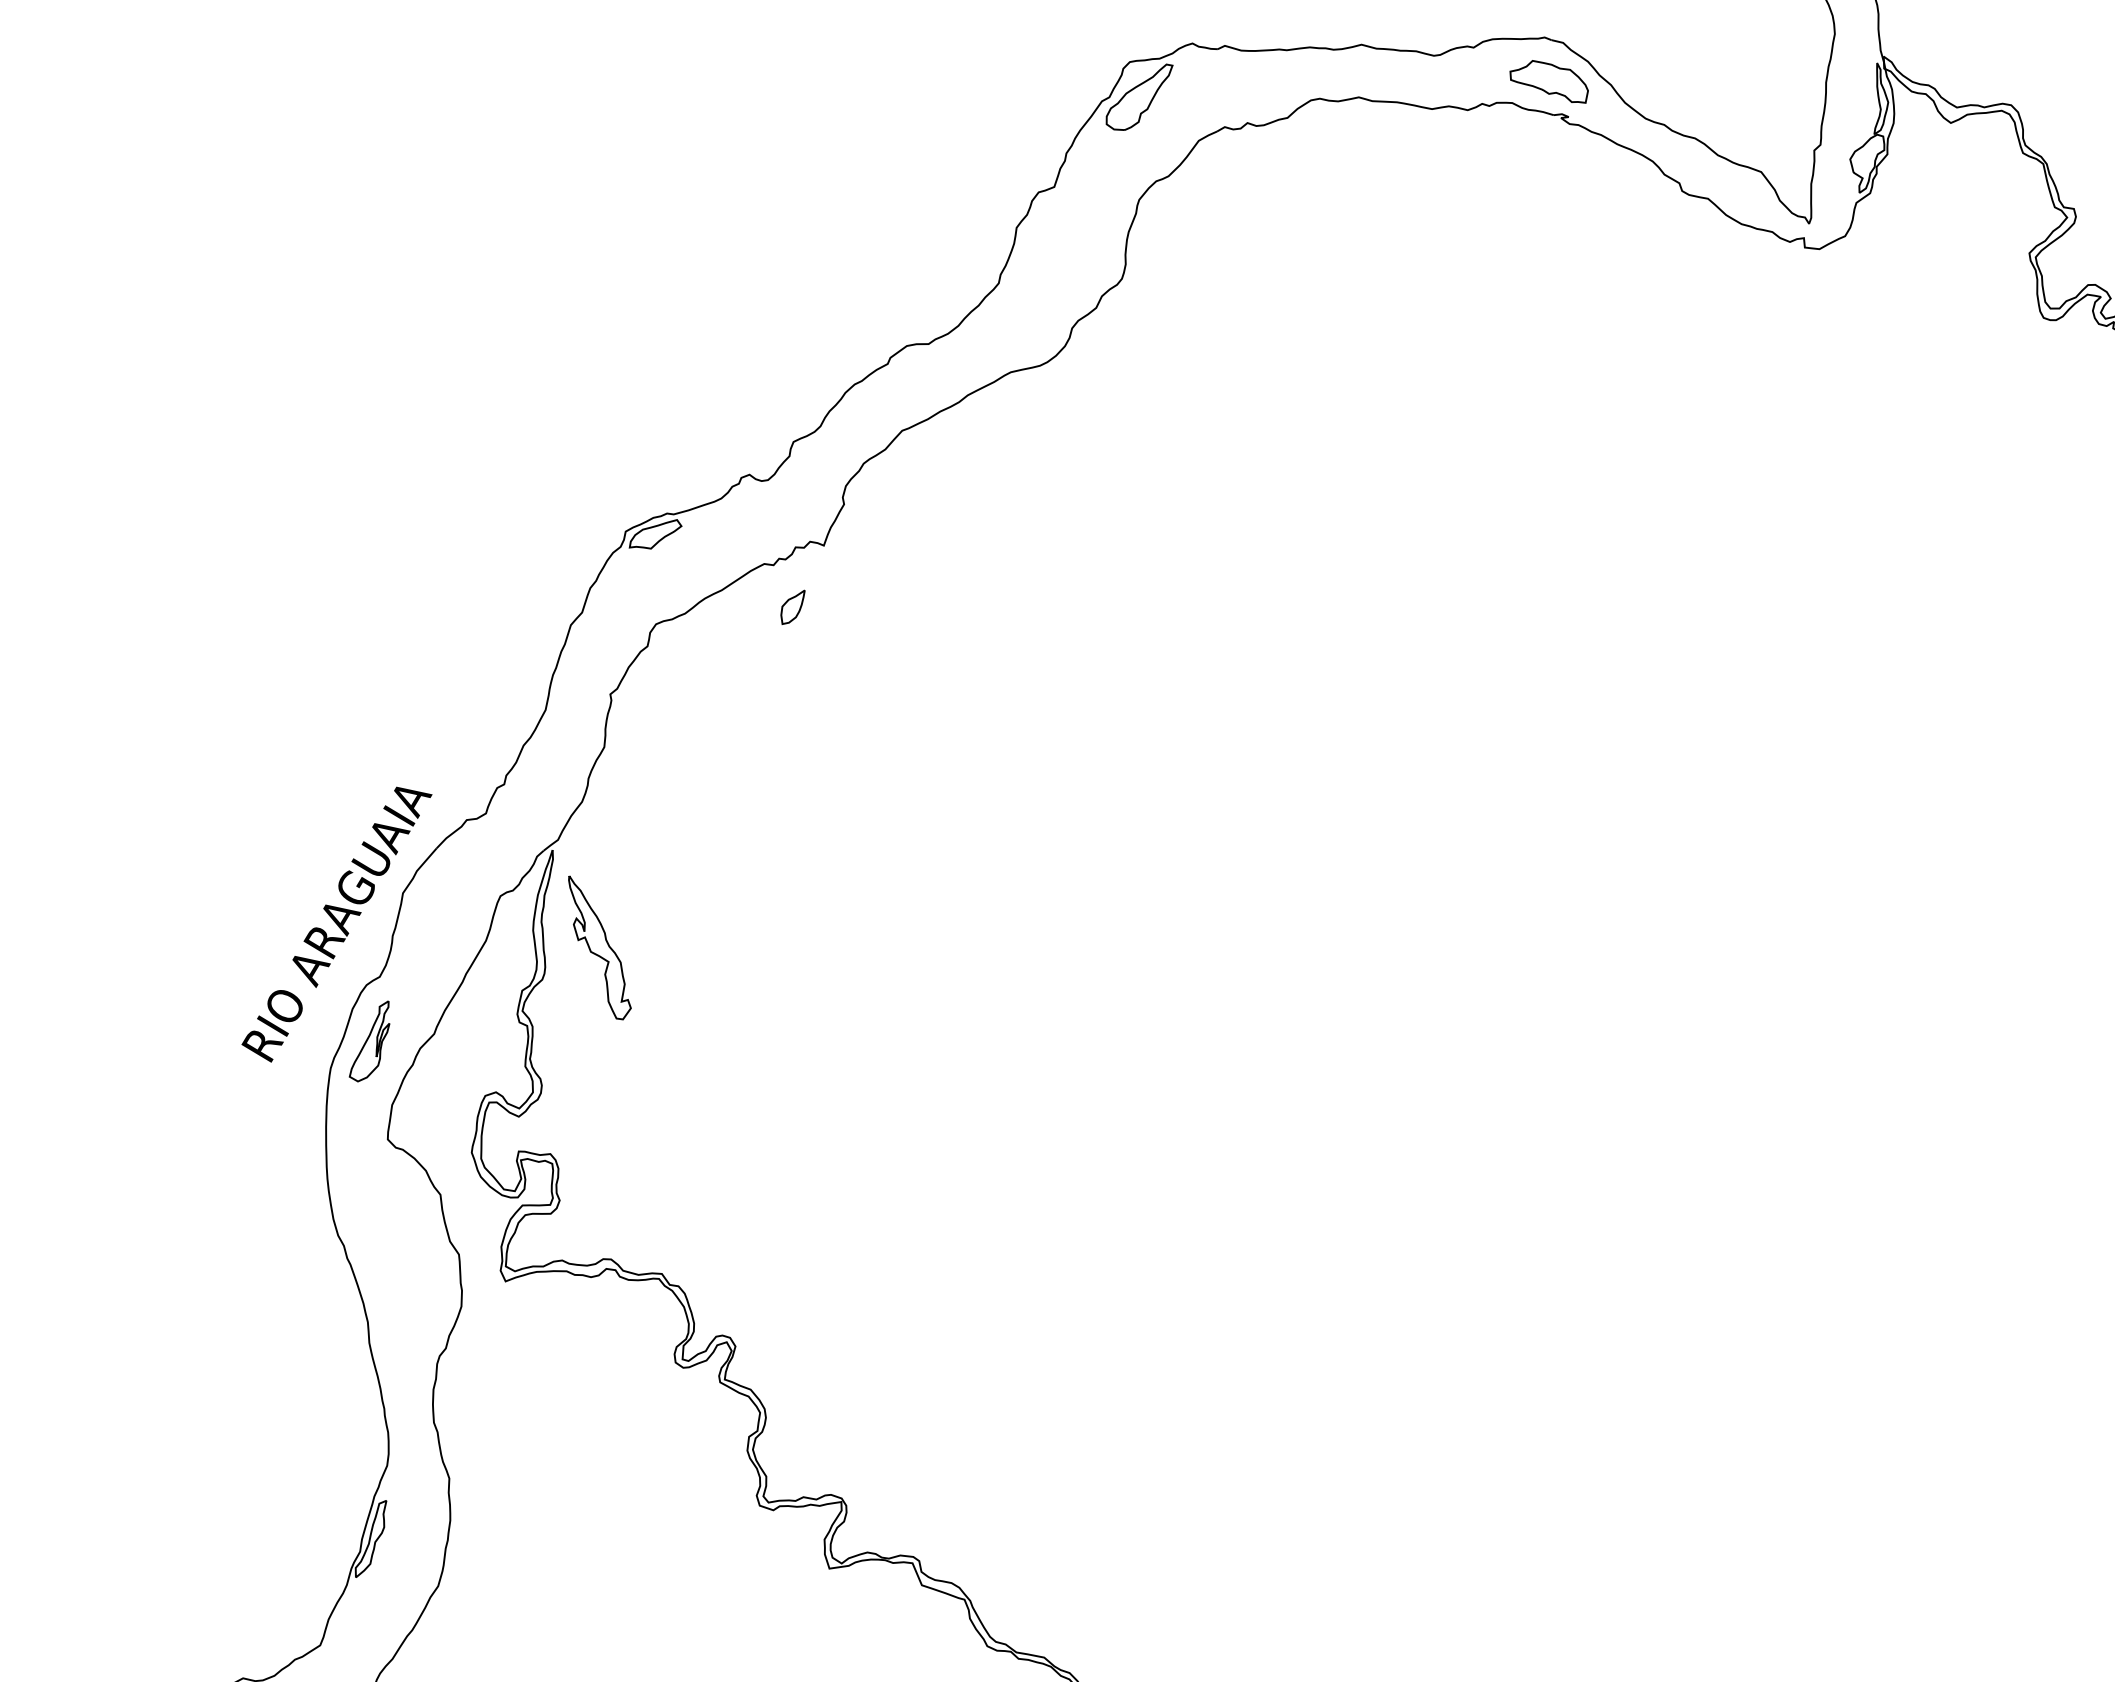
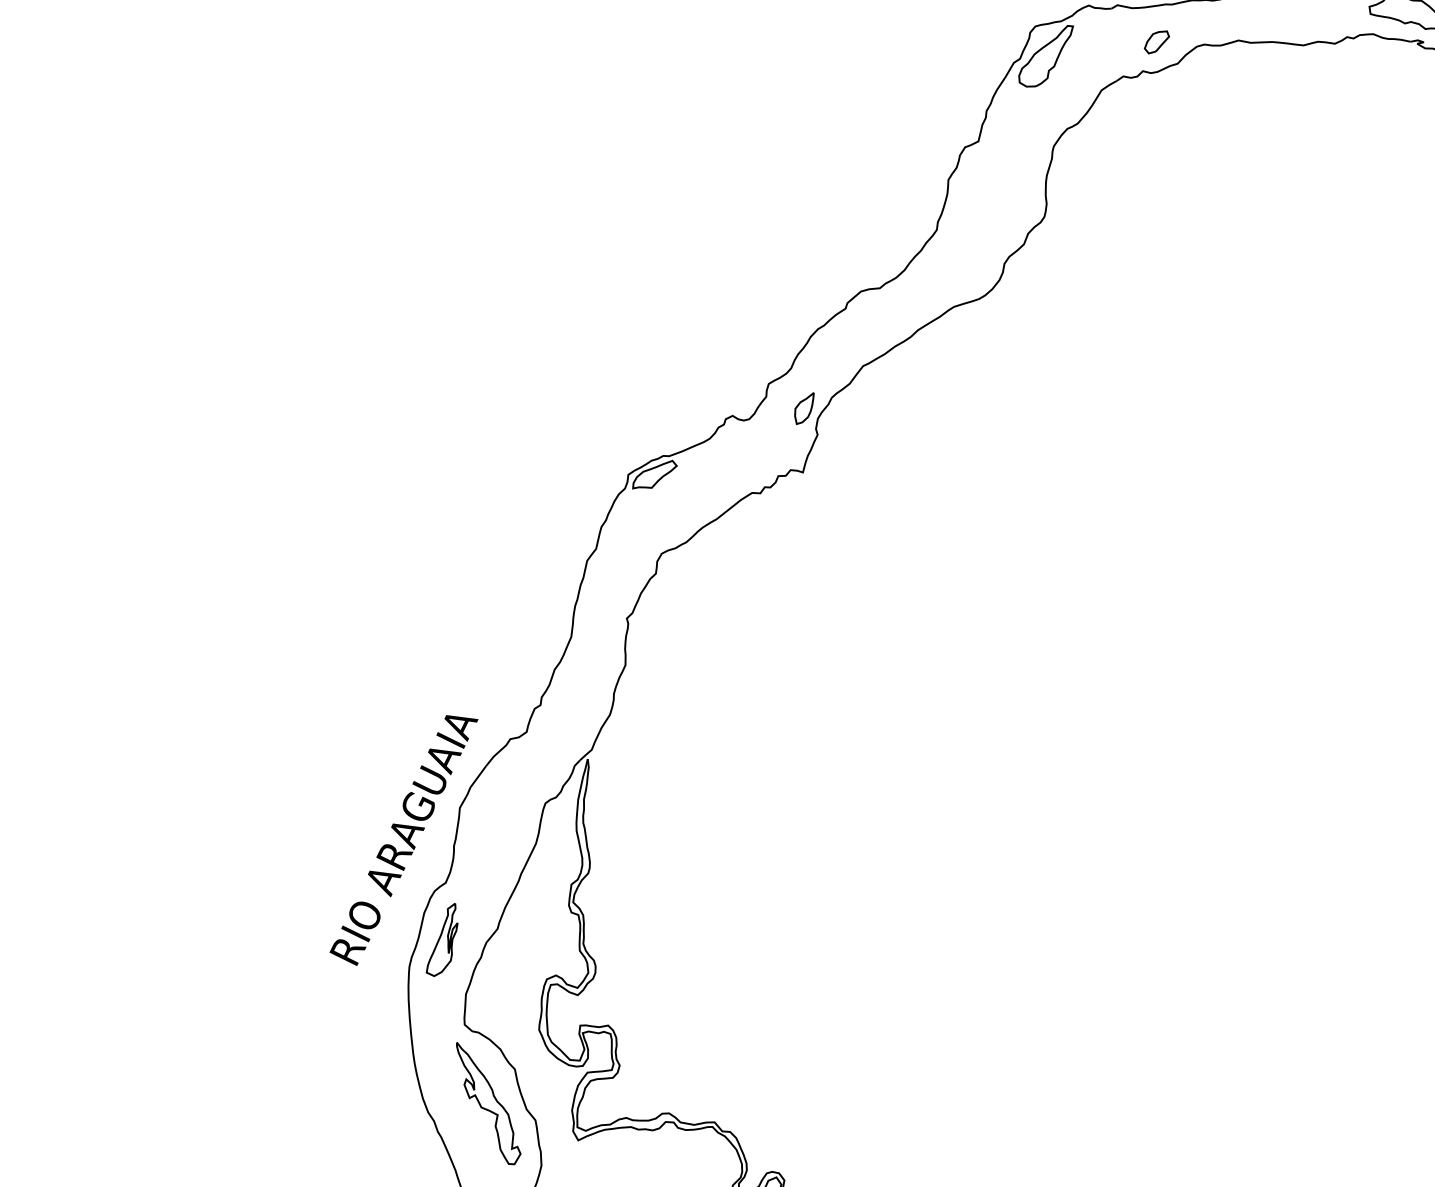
part: (1265, 91) -> (1156, 42), added
part: (792, 606) -> (804, 407), moved
part: (599, 947) -> (488, 1103), moved

